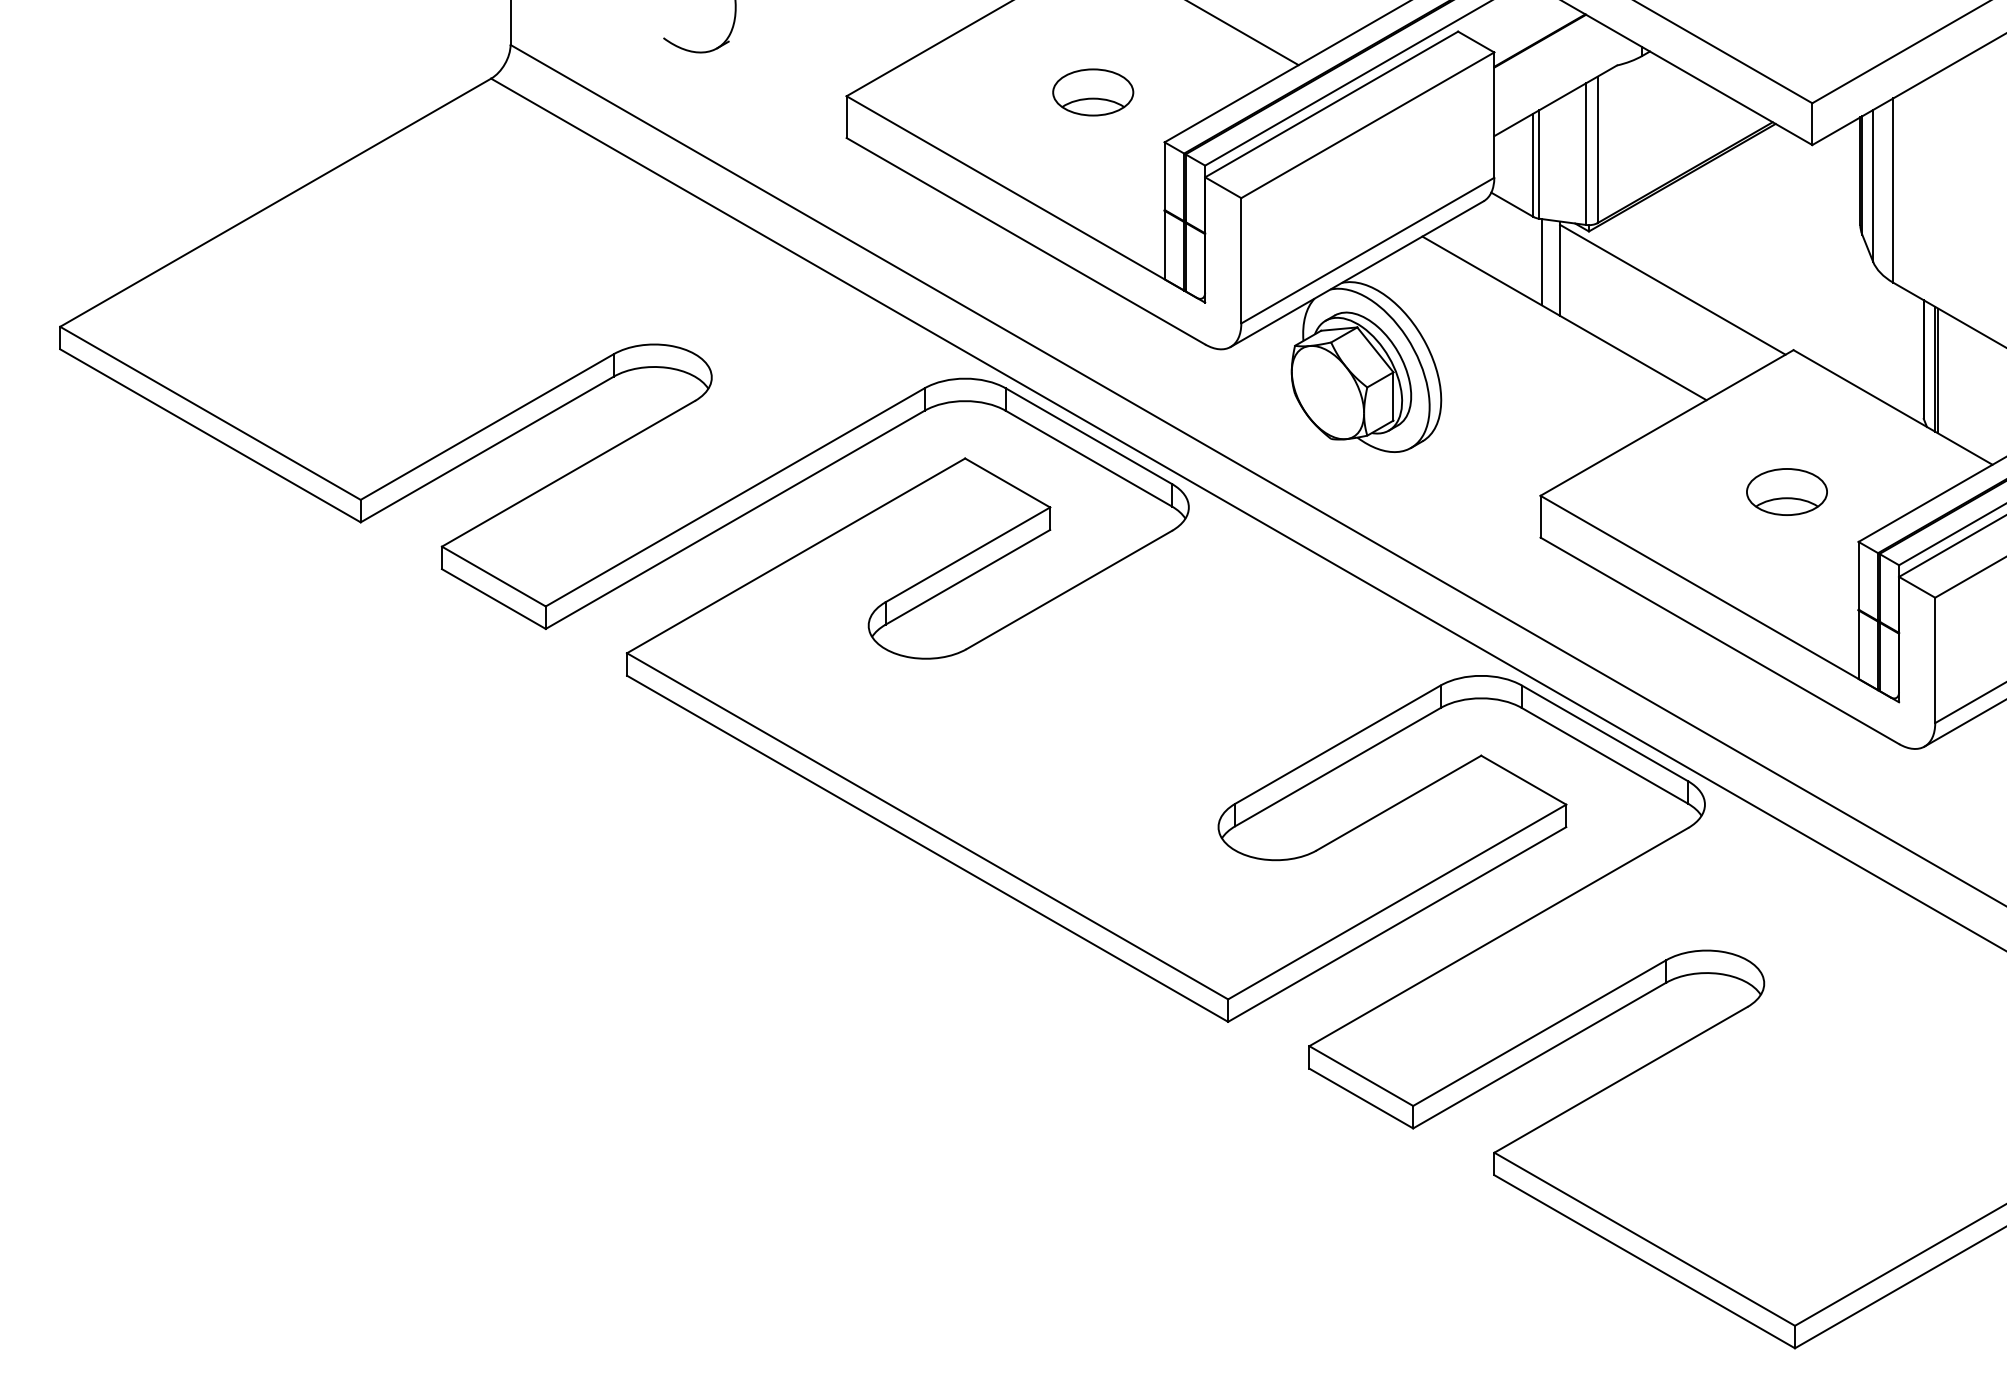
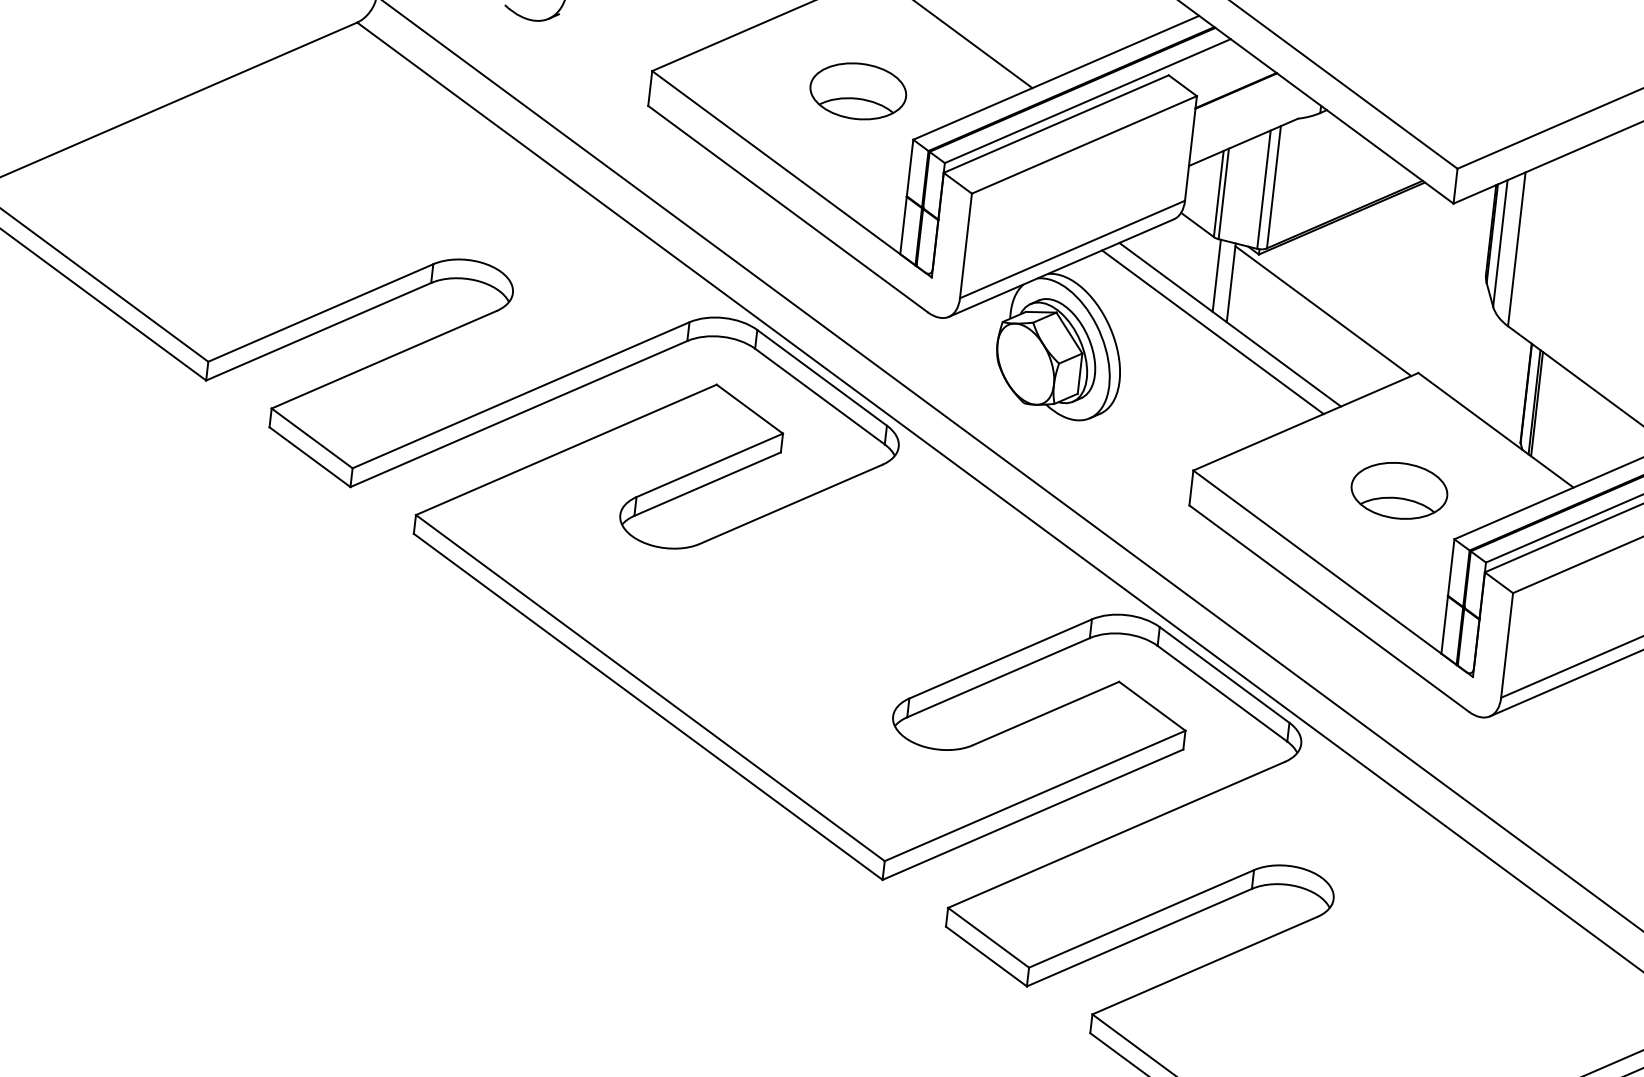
part: (1093, 92) -> (858, 91), size x1.43
line: (1544, 329) -> (1212, 332), added
part: (1786, 491) -> (1399, 490), size x1.43

